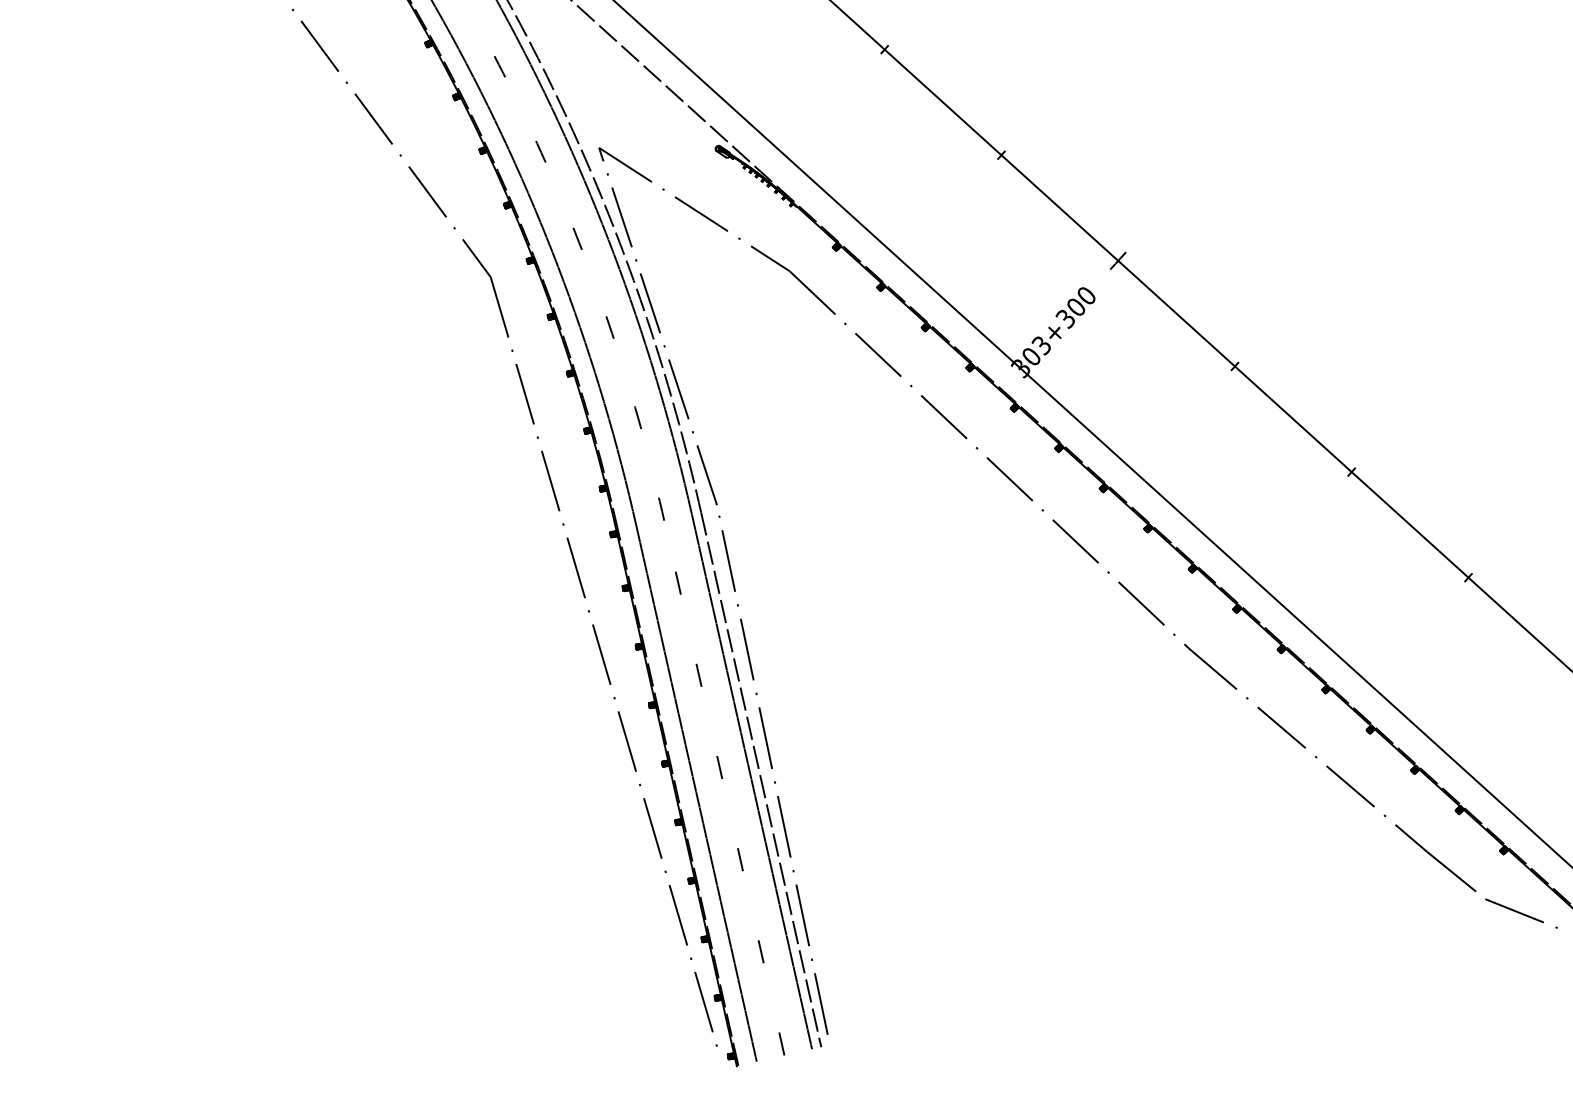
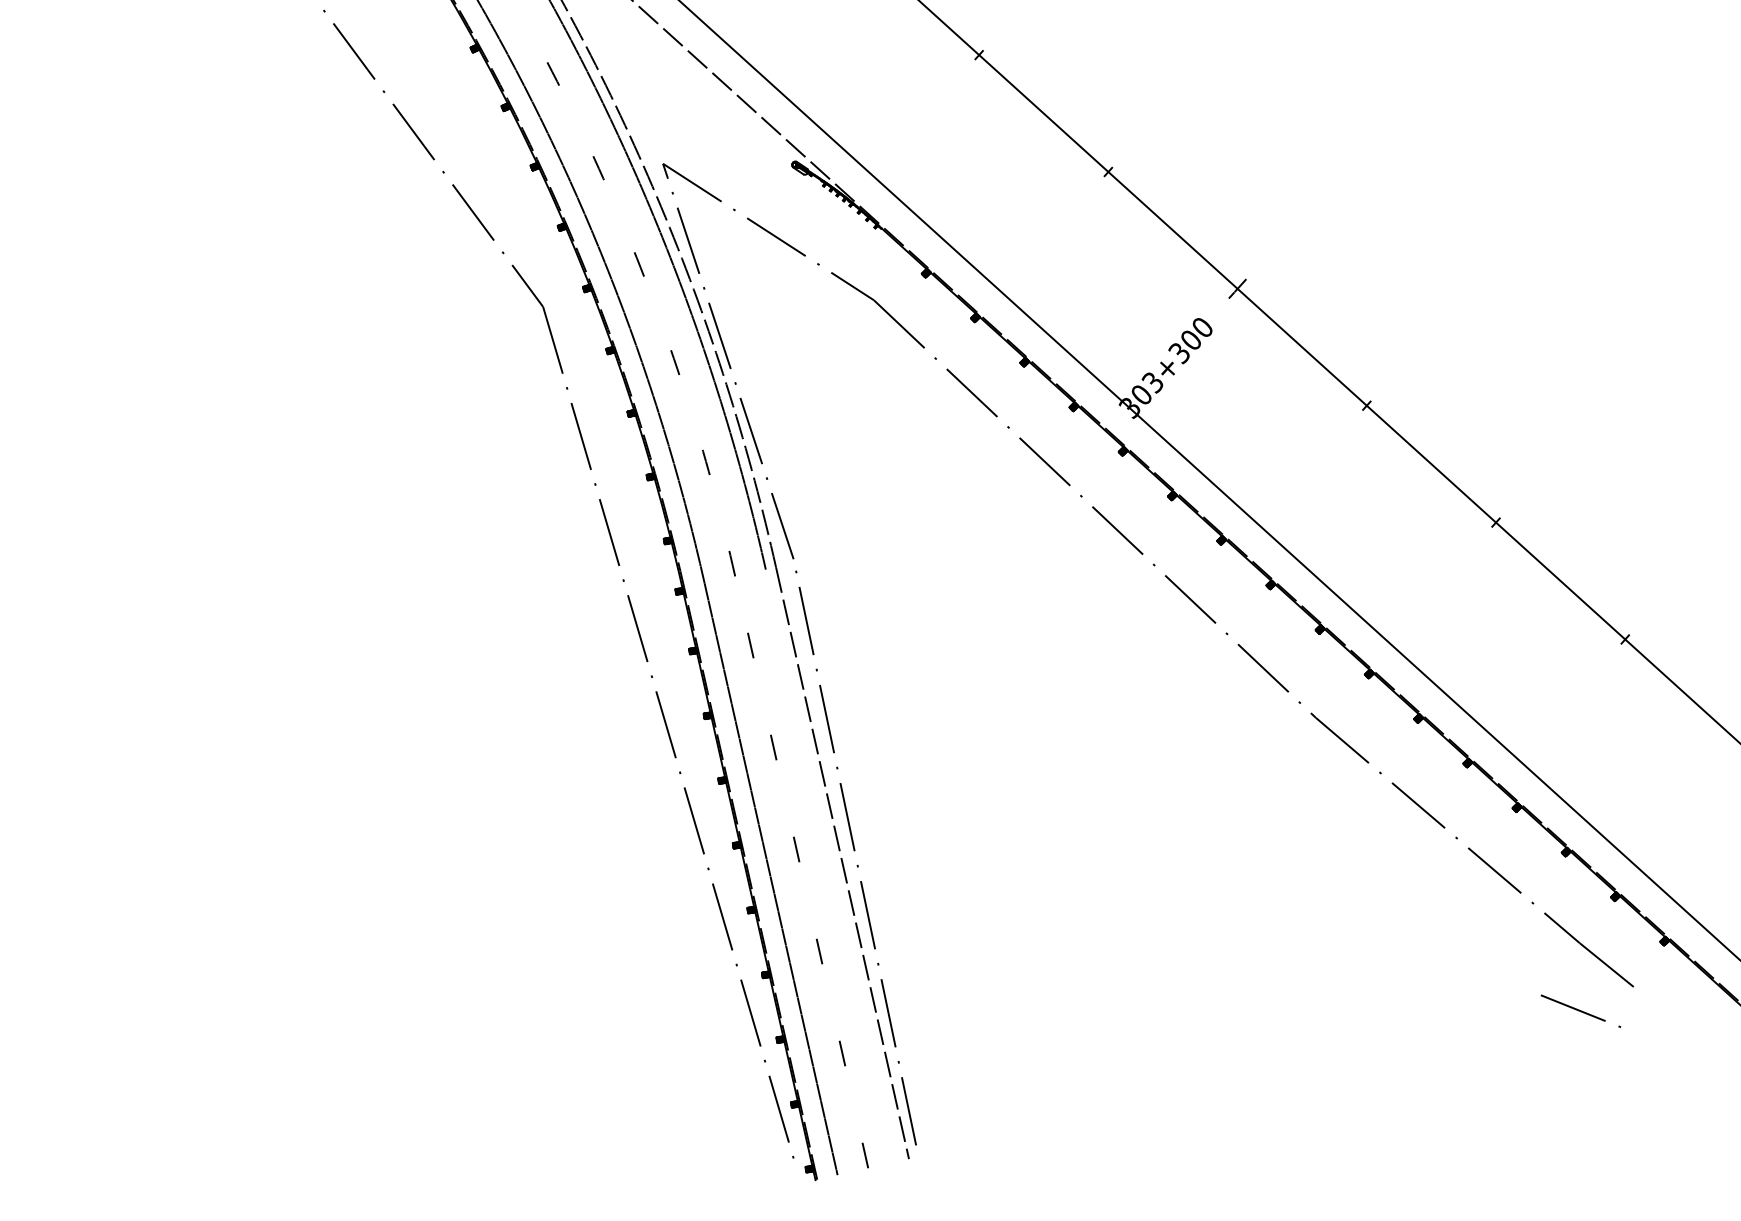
line: (751, 781) -> (831, 865), removed
line: (1521, 912) -> (1580, 1010), moved

